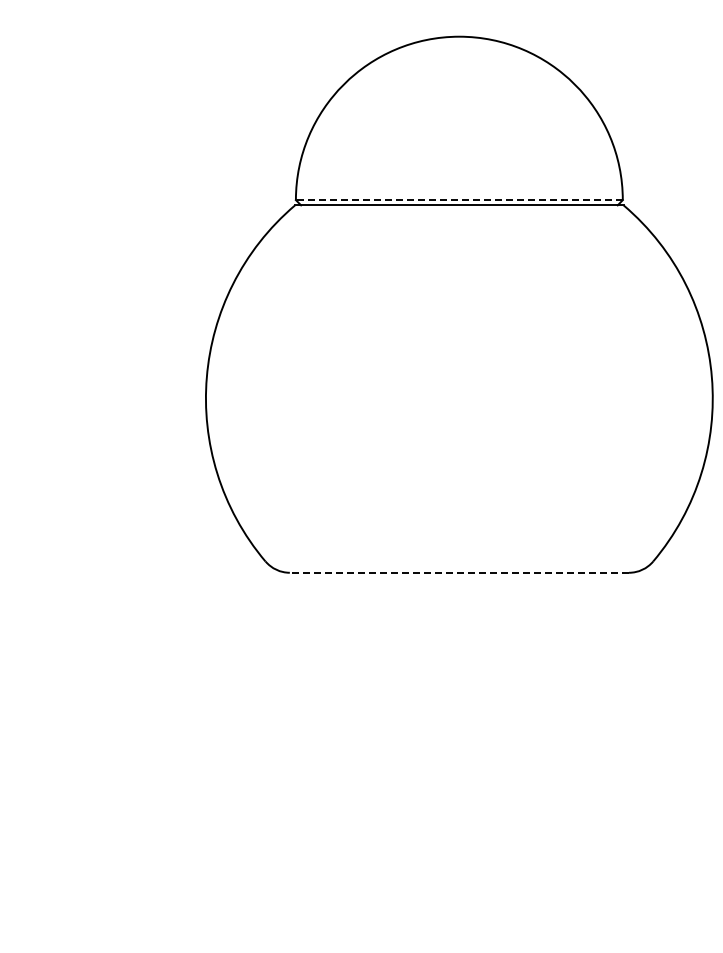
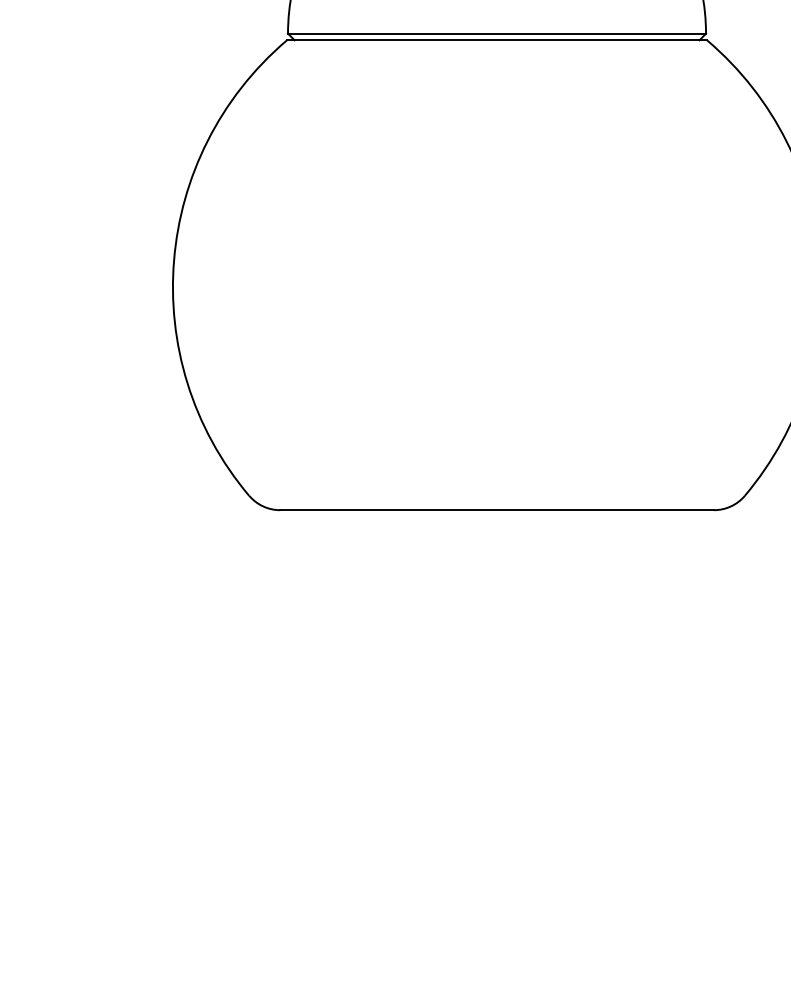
line: (458, 200) -> (495, 34), dashed -> solid
line: (459, 572) -> (497, 509), dashed -> solid

